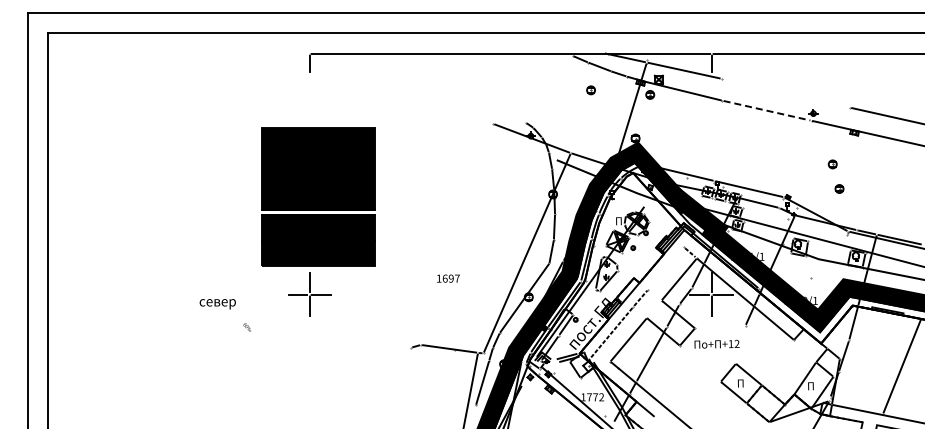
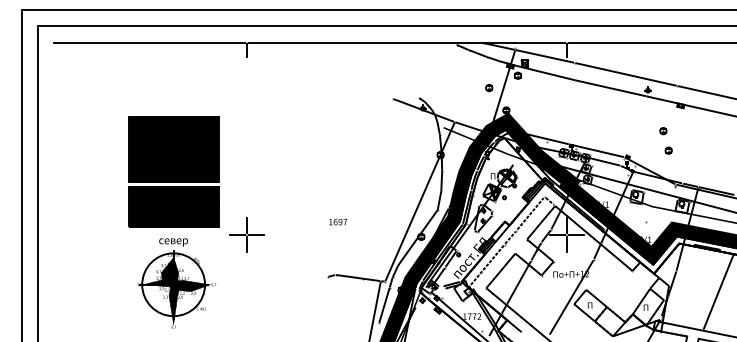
line: (187, 53) -> (149, 42), added
part: (590, 90) -> (488, 88), moved
line: (785, 93) -> (625, 74), added
line: (767, 110) -> (611, 88), dashed -> solid
part: (318, 196) -> (174, 171), moved
line: (665, 268) -> (530, 214), added
text: (448, 278) -> (338, 221), moved
part: (221, 363) -> (176, 289), added
line: (717, 373) -> (571, 297), added

